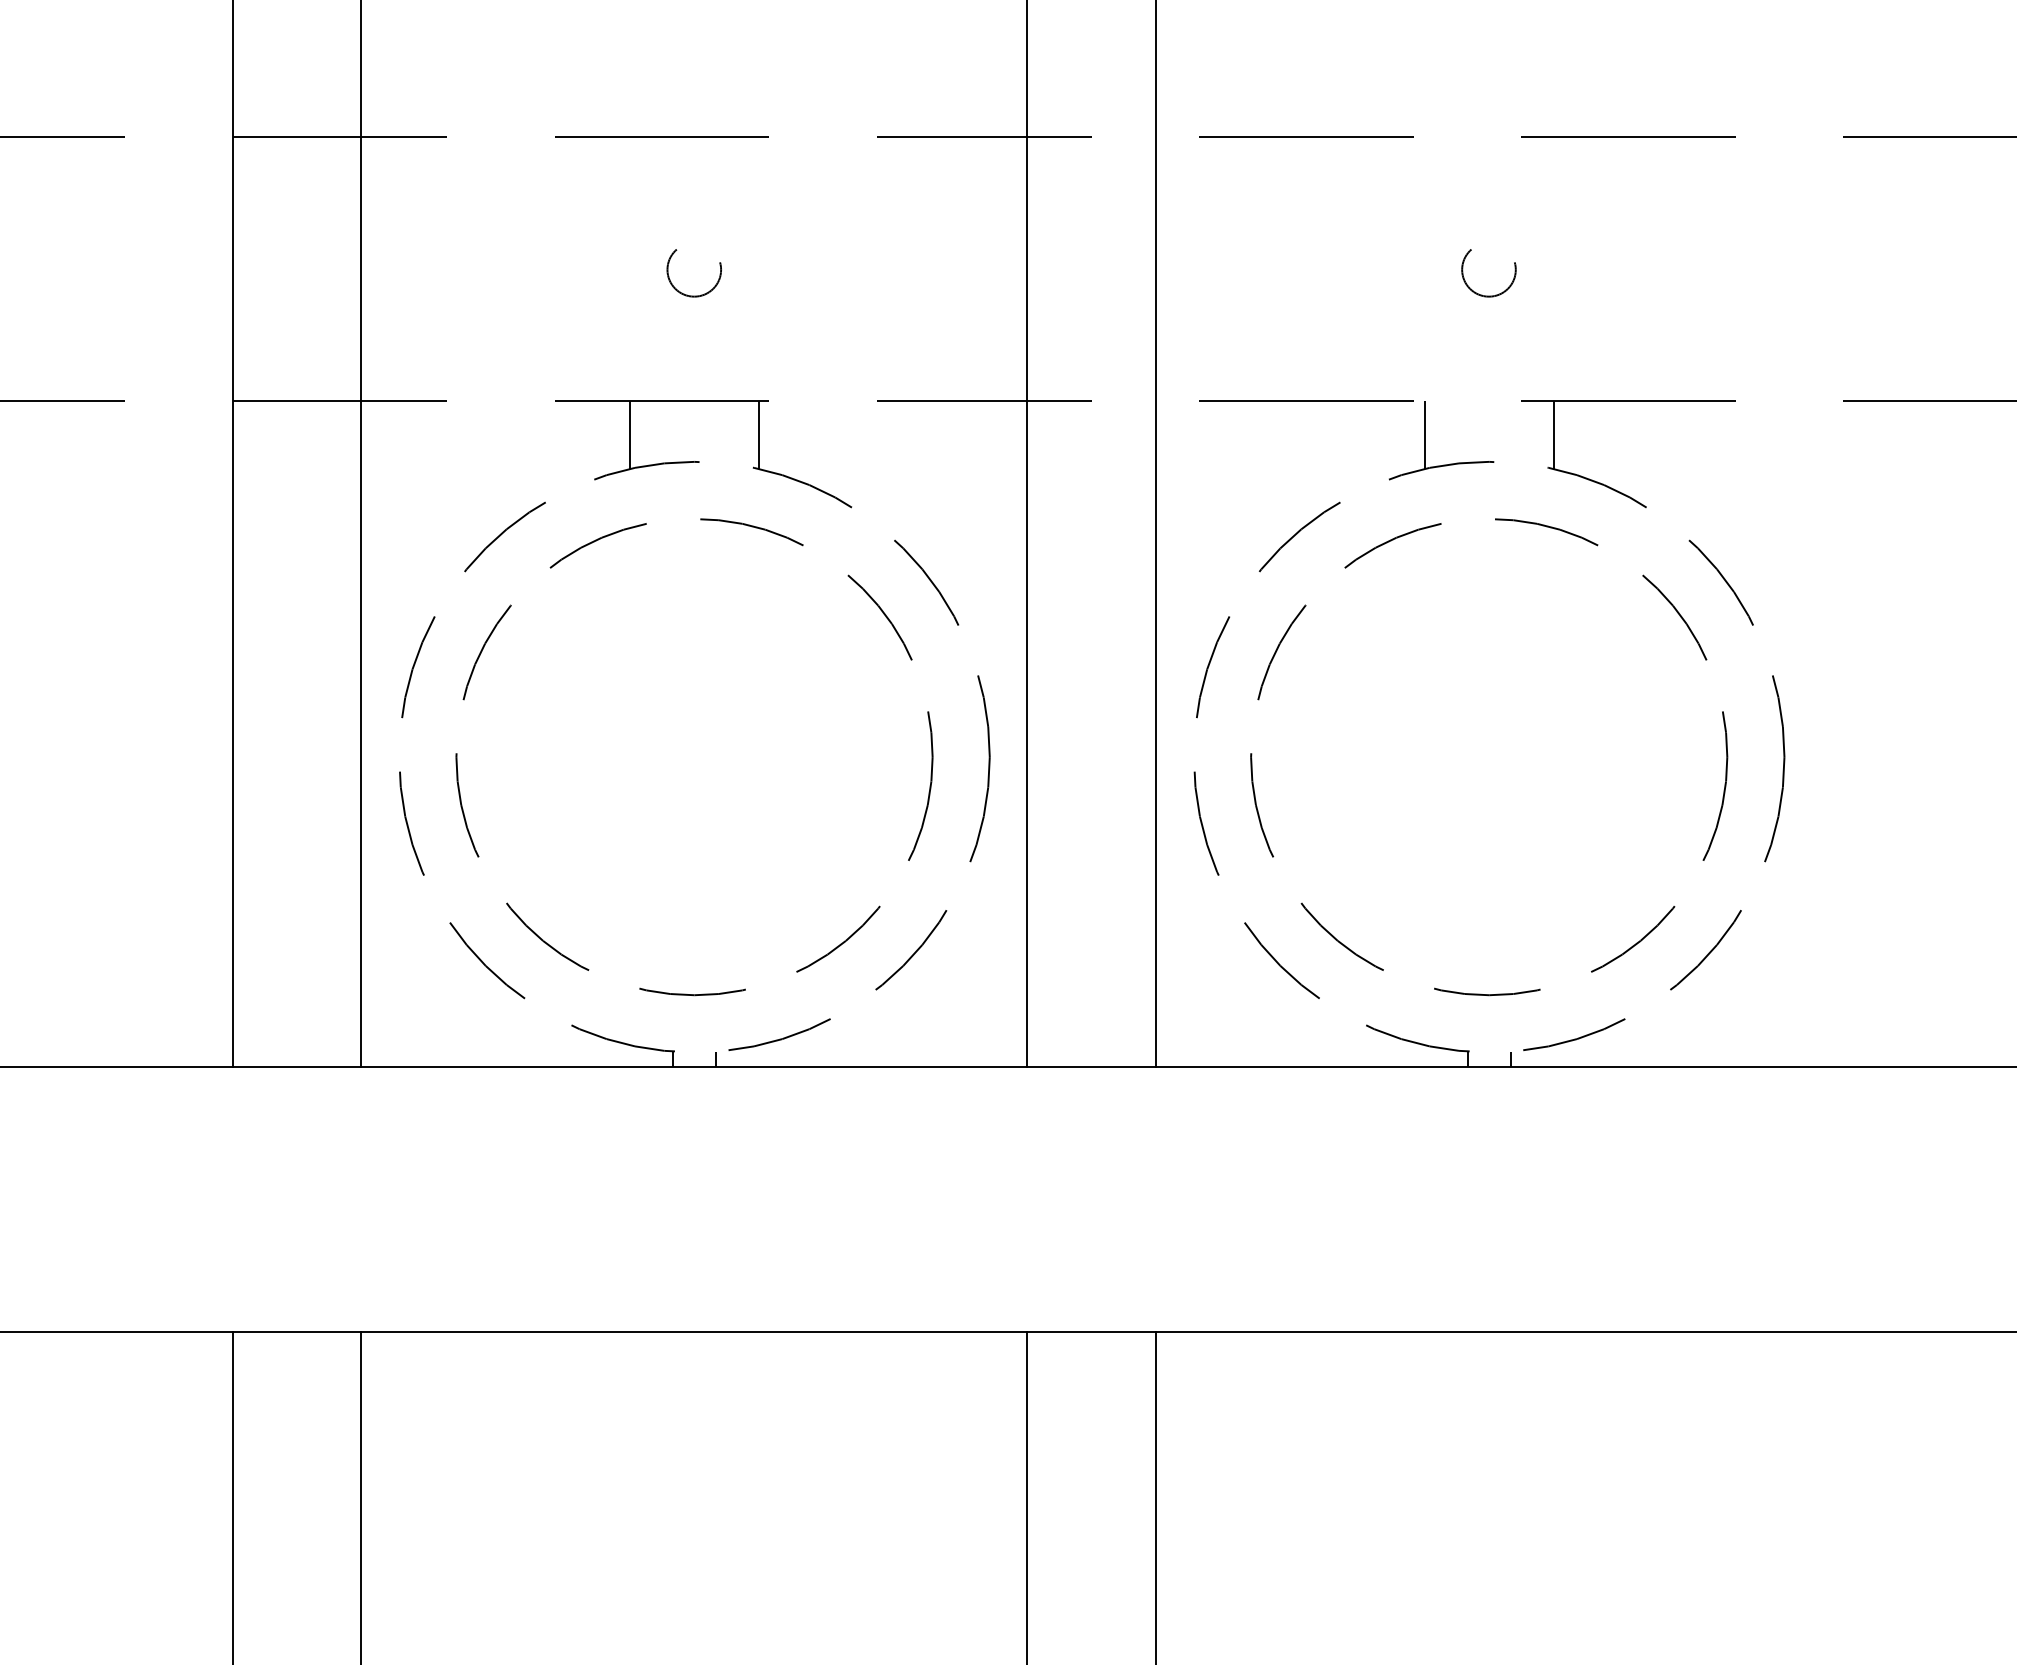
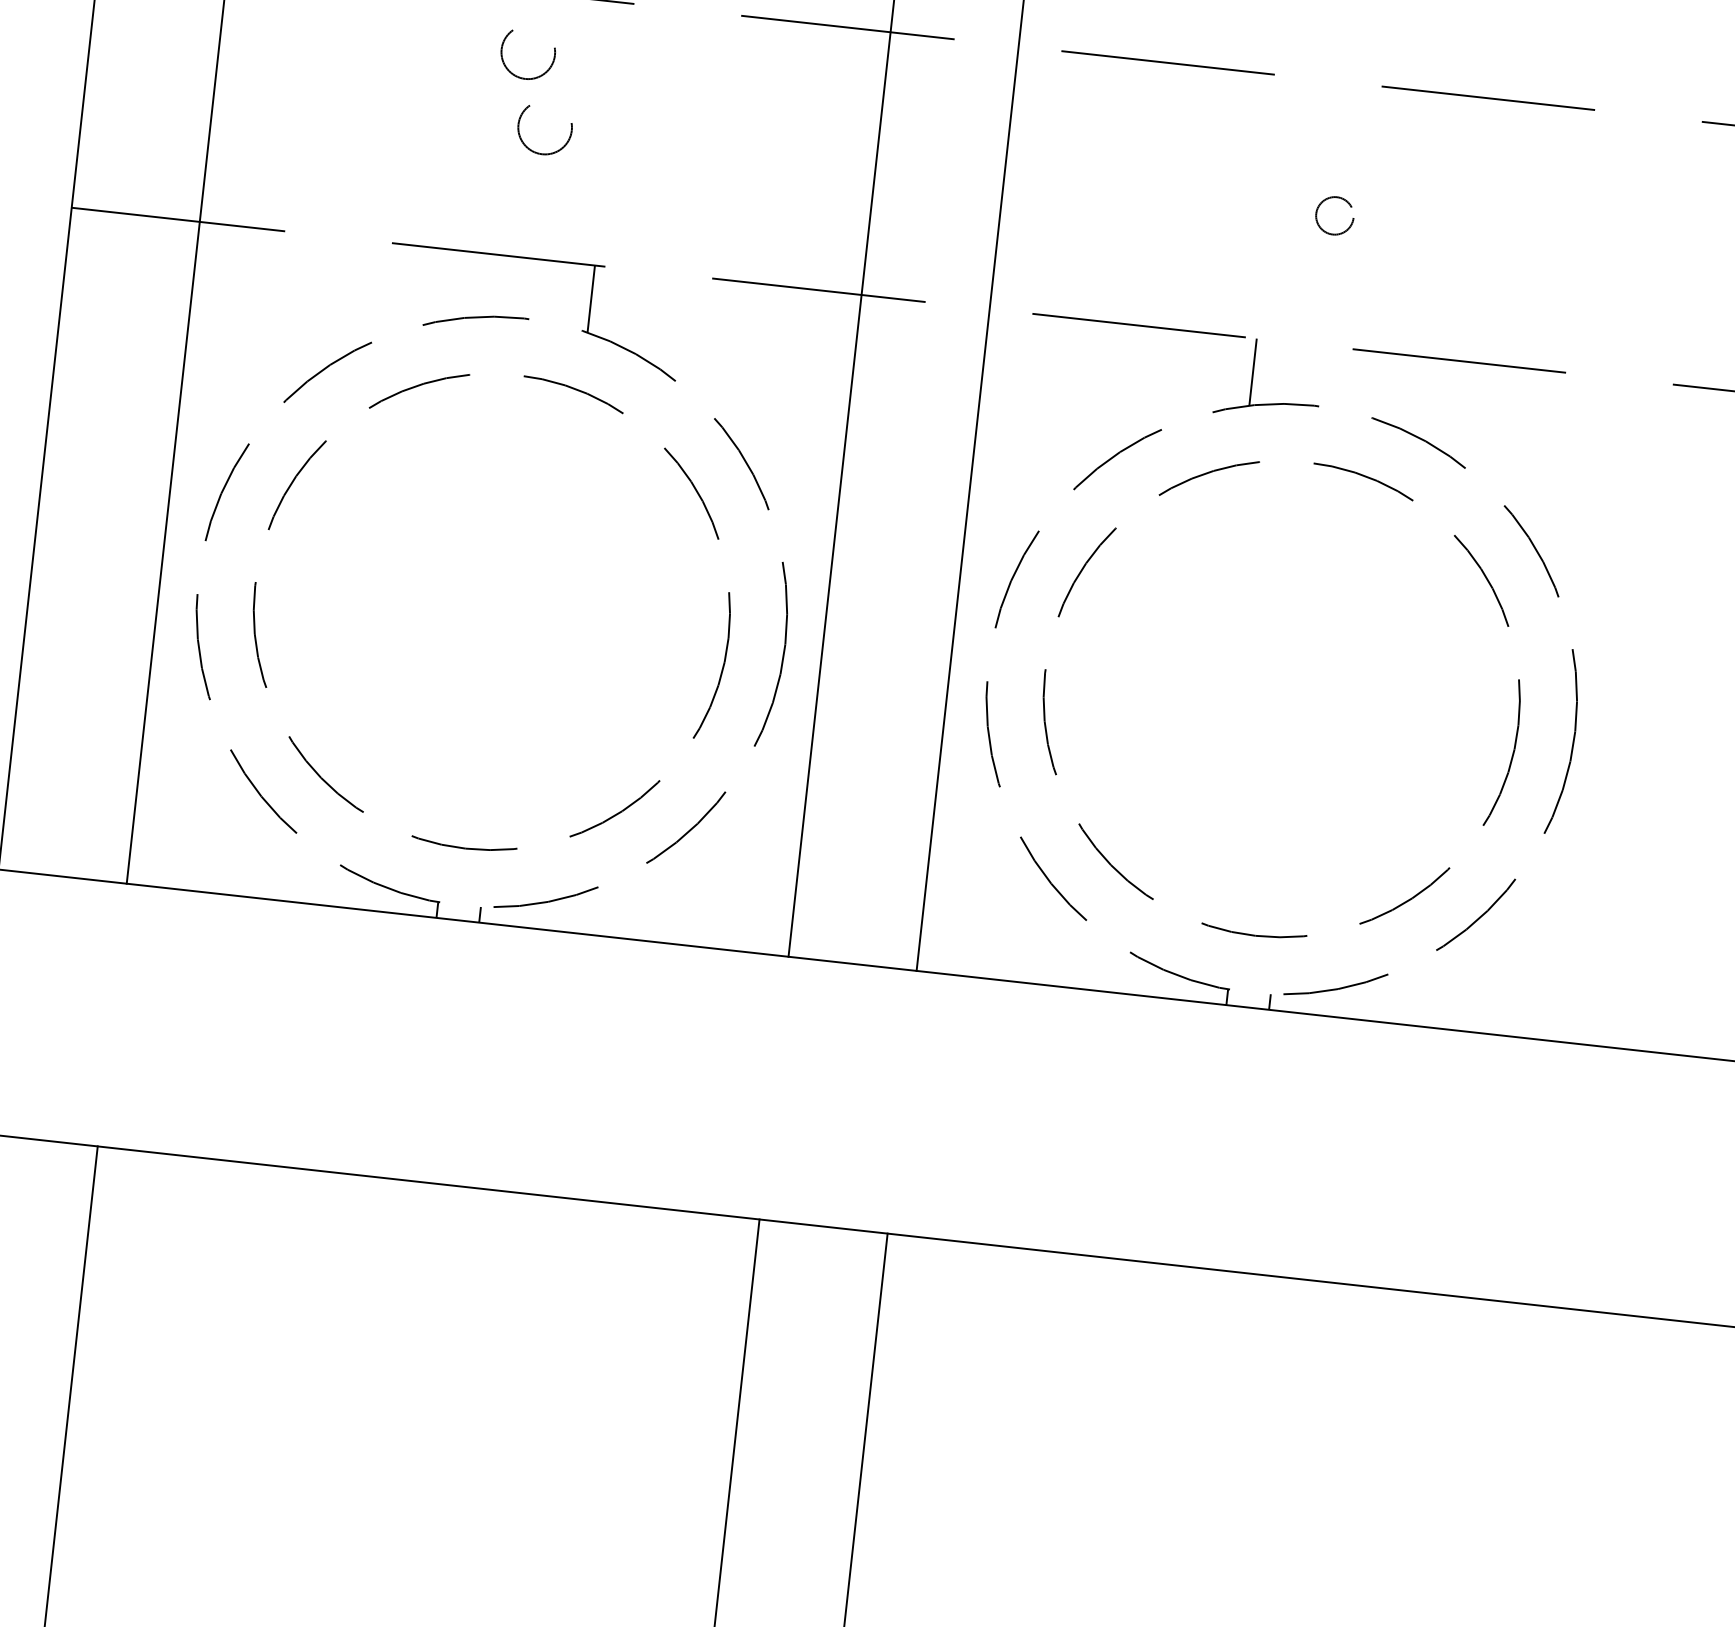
circle: (668, 200) -> (527, 55), added
circle: (1488, 273) -> (1334, 218), size x0.7
line: (630, 434) -> (463, 284), removed
line: (1553, 434) -> (1381, 385), removed

